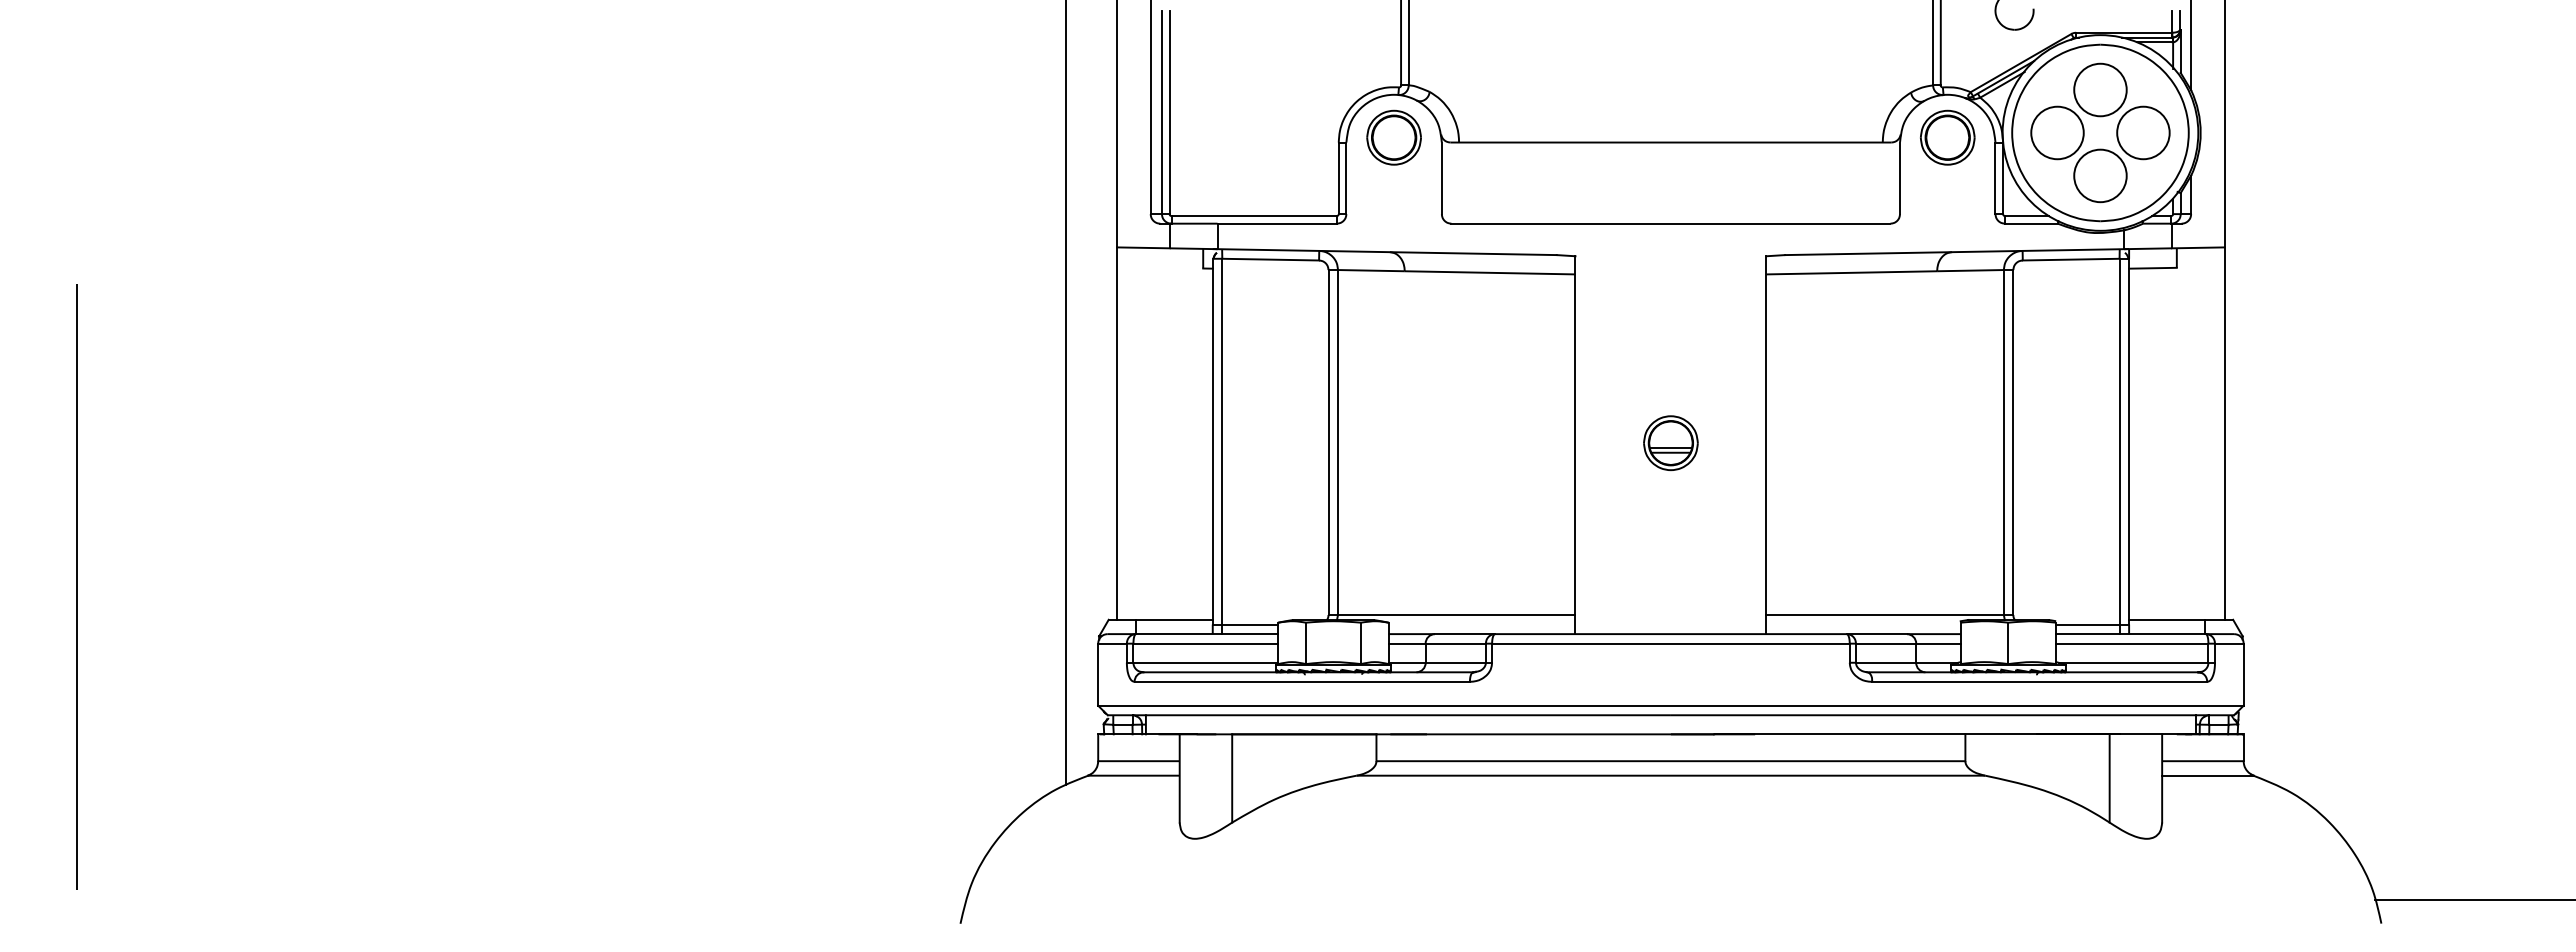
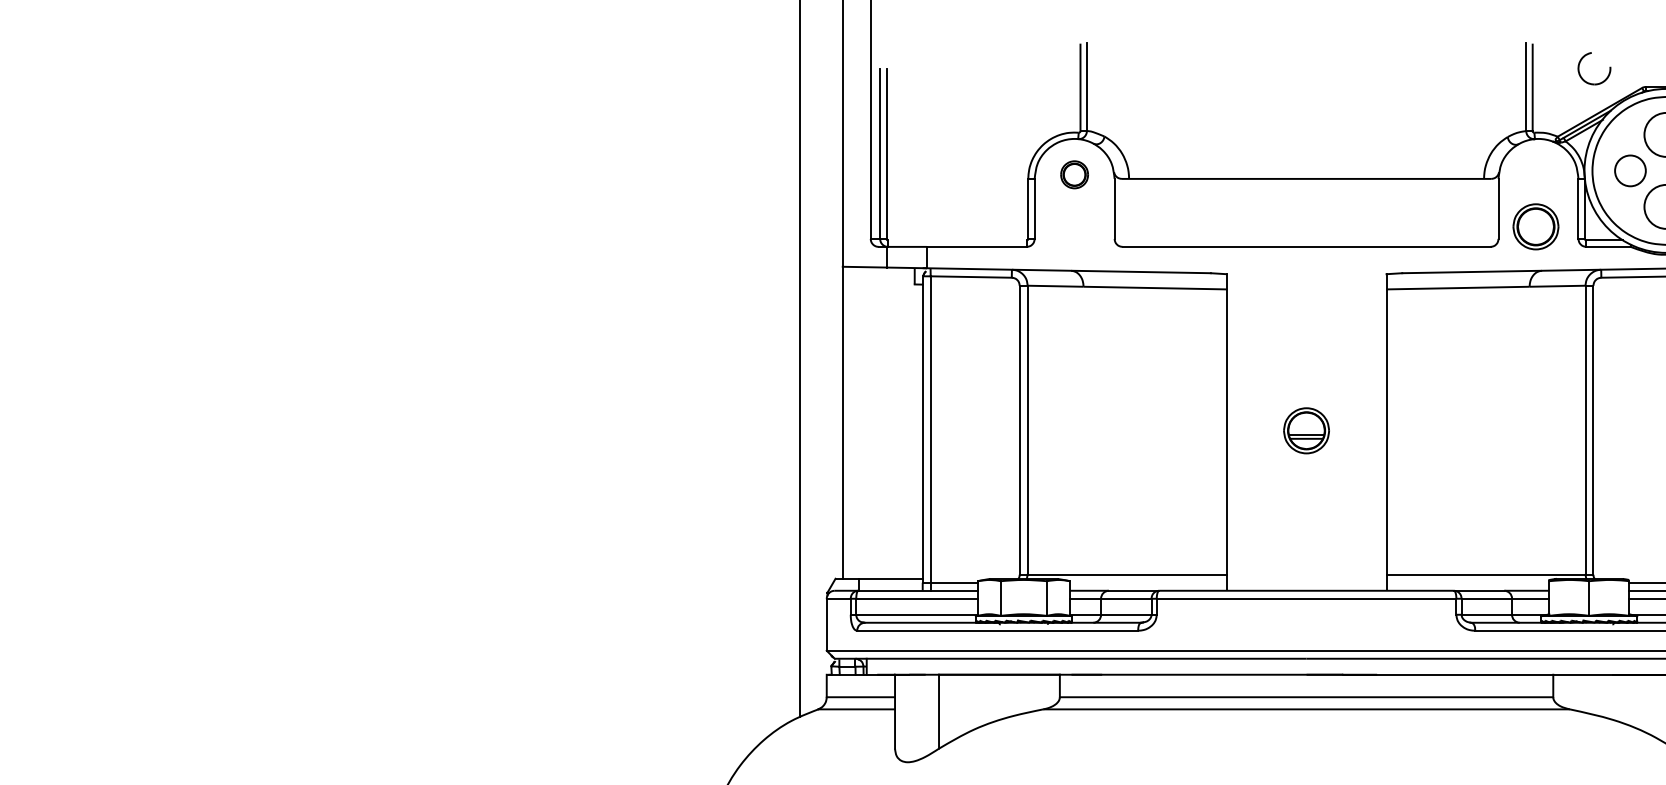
circle: (2057, 132) -> (1630, 170), size x0.7
part: (1393, 137) -> (1074, 174), size x0.6
part: (1947, 137) -> (1535, 226), moved
line: (1253, 216) -> (956, 240), removed

